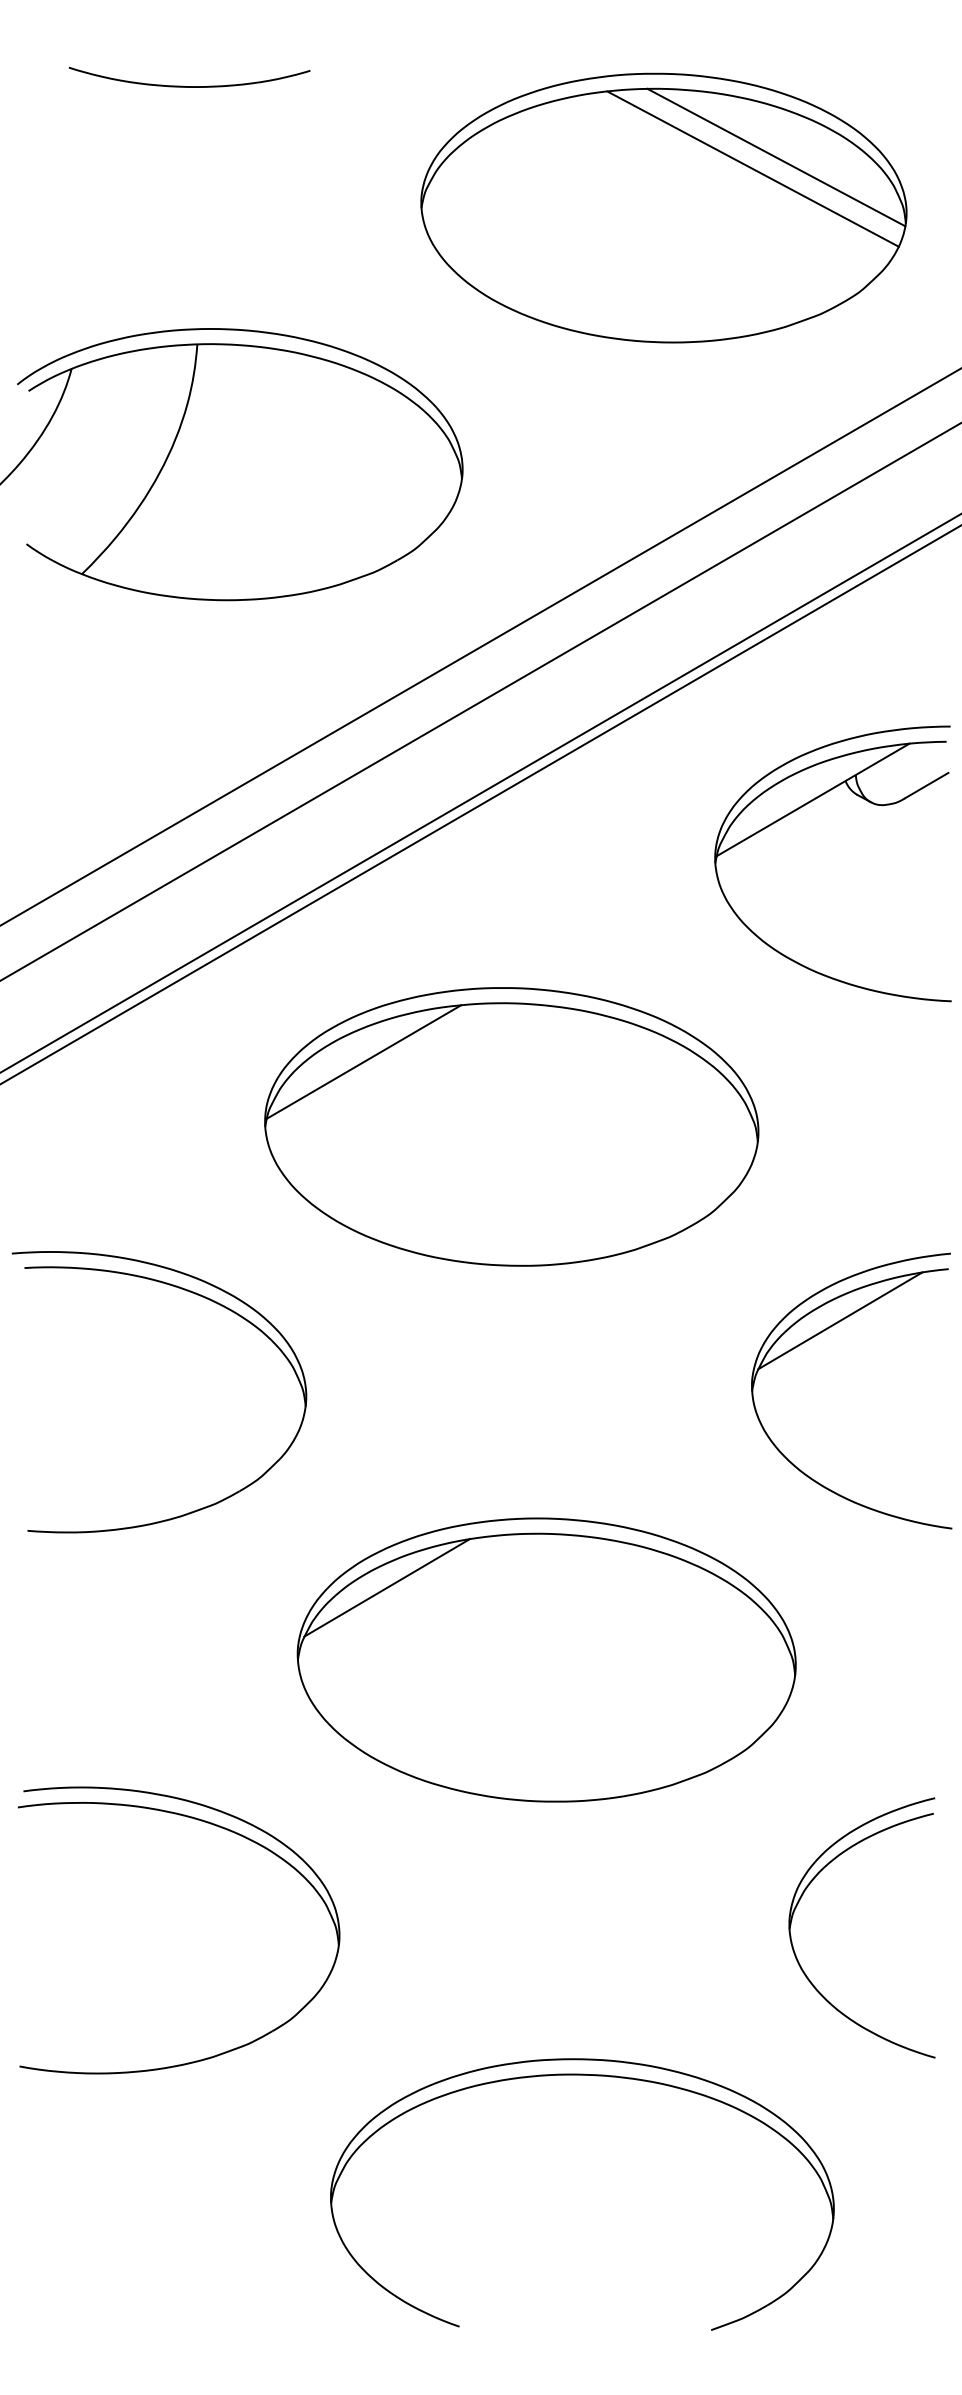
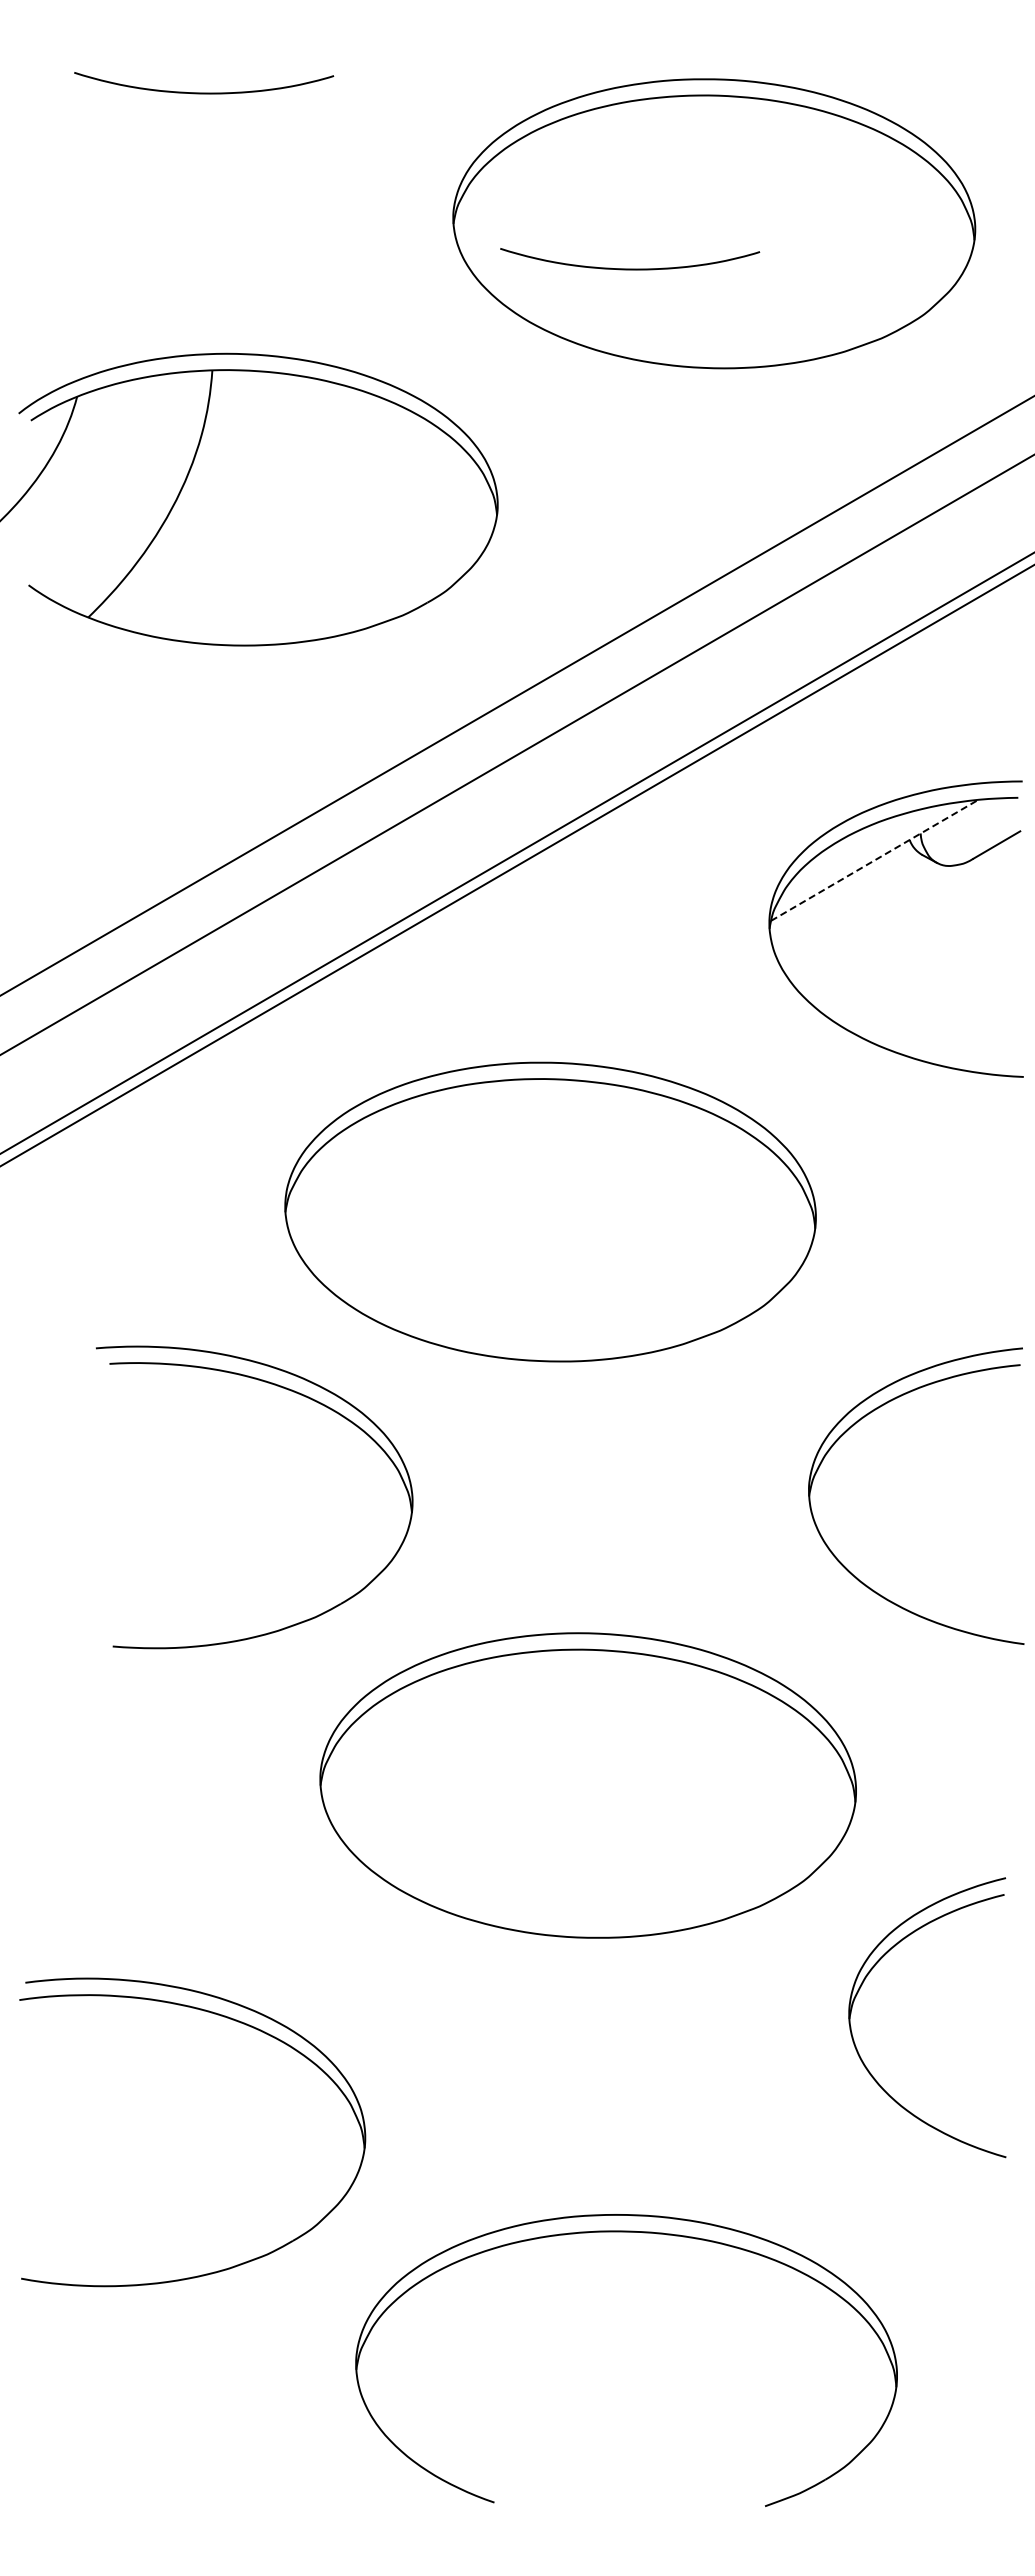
line: (775, 157) -> (834, 169), removed
line: (752, 168) -> (809, 181), removed
curve: (586, 249) -> (630, 268), added
line: (812, 800) -> (874, 860), solid -> dashed
line: (363, 1062) -> (391, 1142), removed
part: (200, 1296) -> (298, 1394), moved
line: (839, 1320) -> (903, 1420), removed
line: (387, 1587) -> (416, 1707), removed
part: (213, 1825) -> (229, 2019), moved
part: (801, 1898) -> (862, 1985), moved

